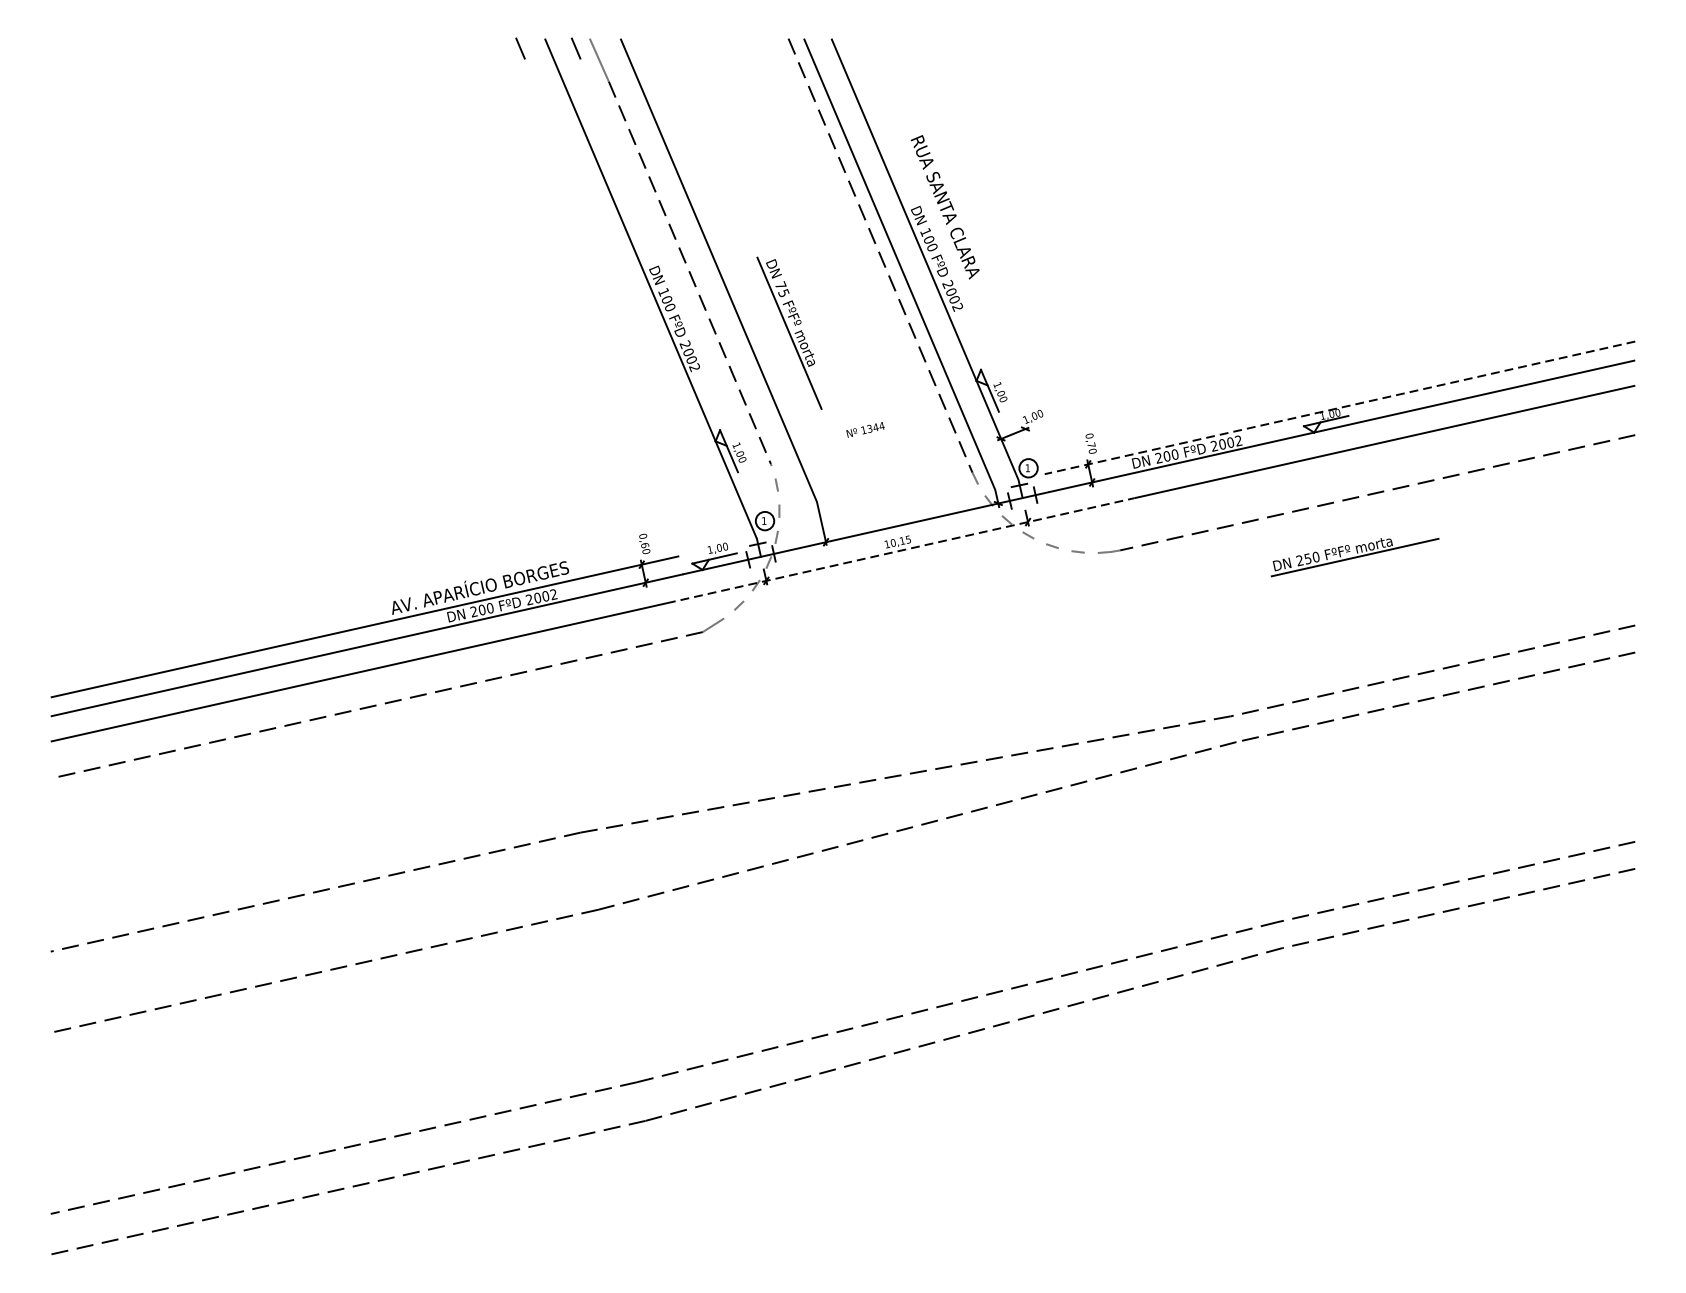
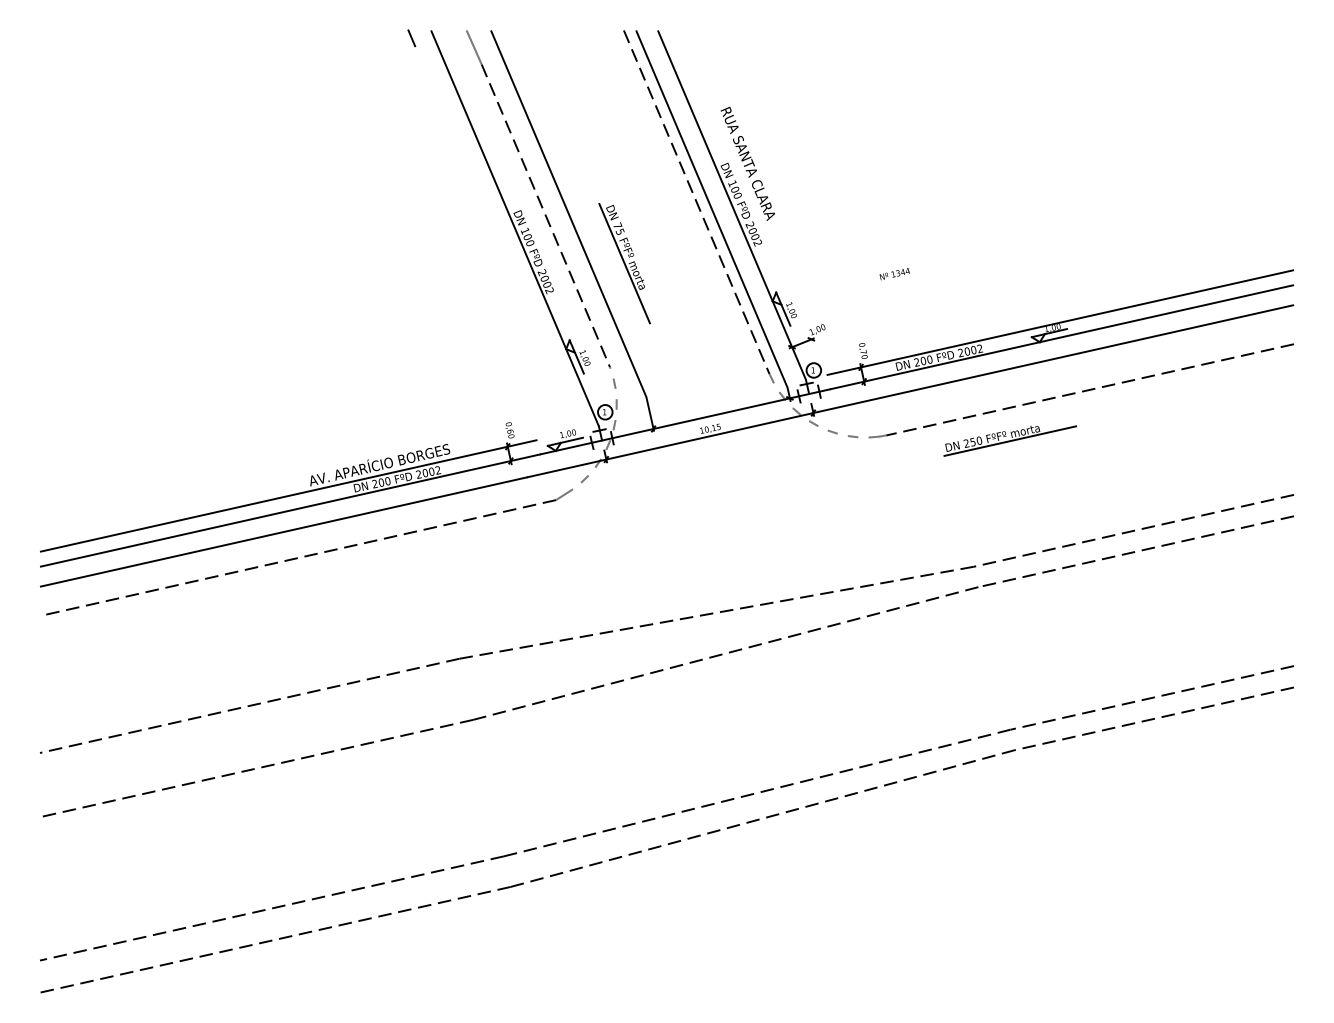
line: (575, 48) -> (455, 38), removed
line: (1338, 407) -> (1059, 322), dashed -> solid
text: (865, 430) -> (894, 274), moved
line: (900, 550) -> (712, 435), dashed -> solid
part: (1354, 556) -> (1009, 440), moved

